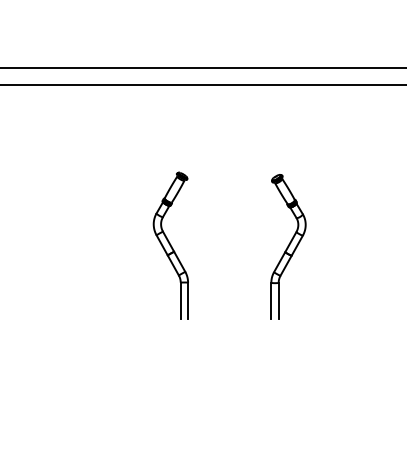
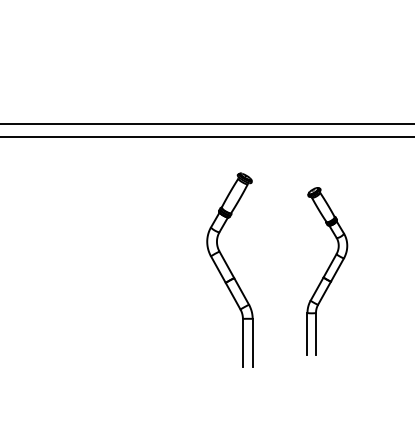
part: (171, 246) -> (230, 270), size x1.6
part: (288, 246) -> (327, 270), size x1.4

